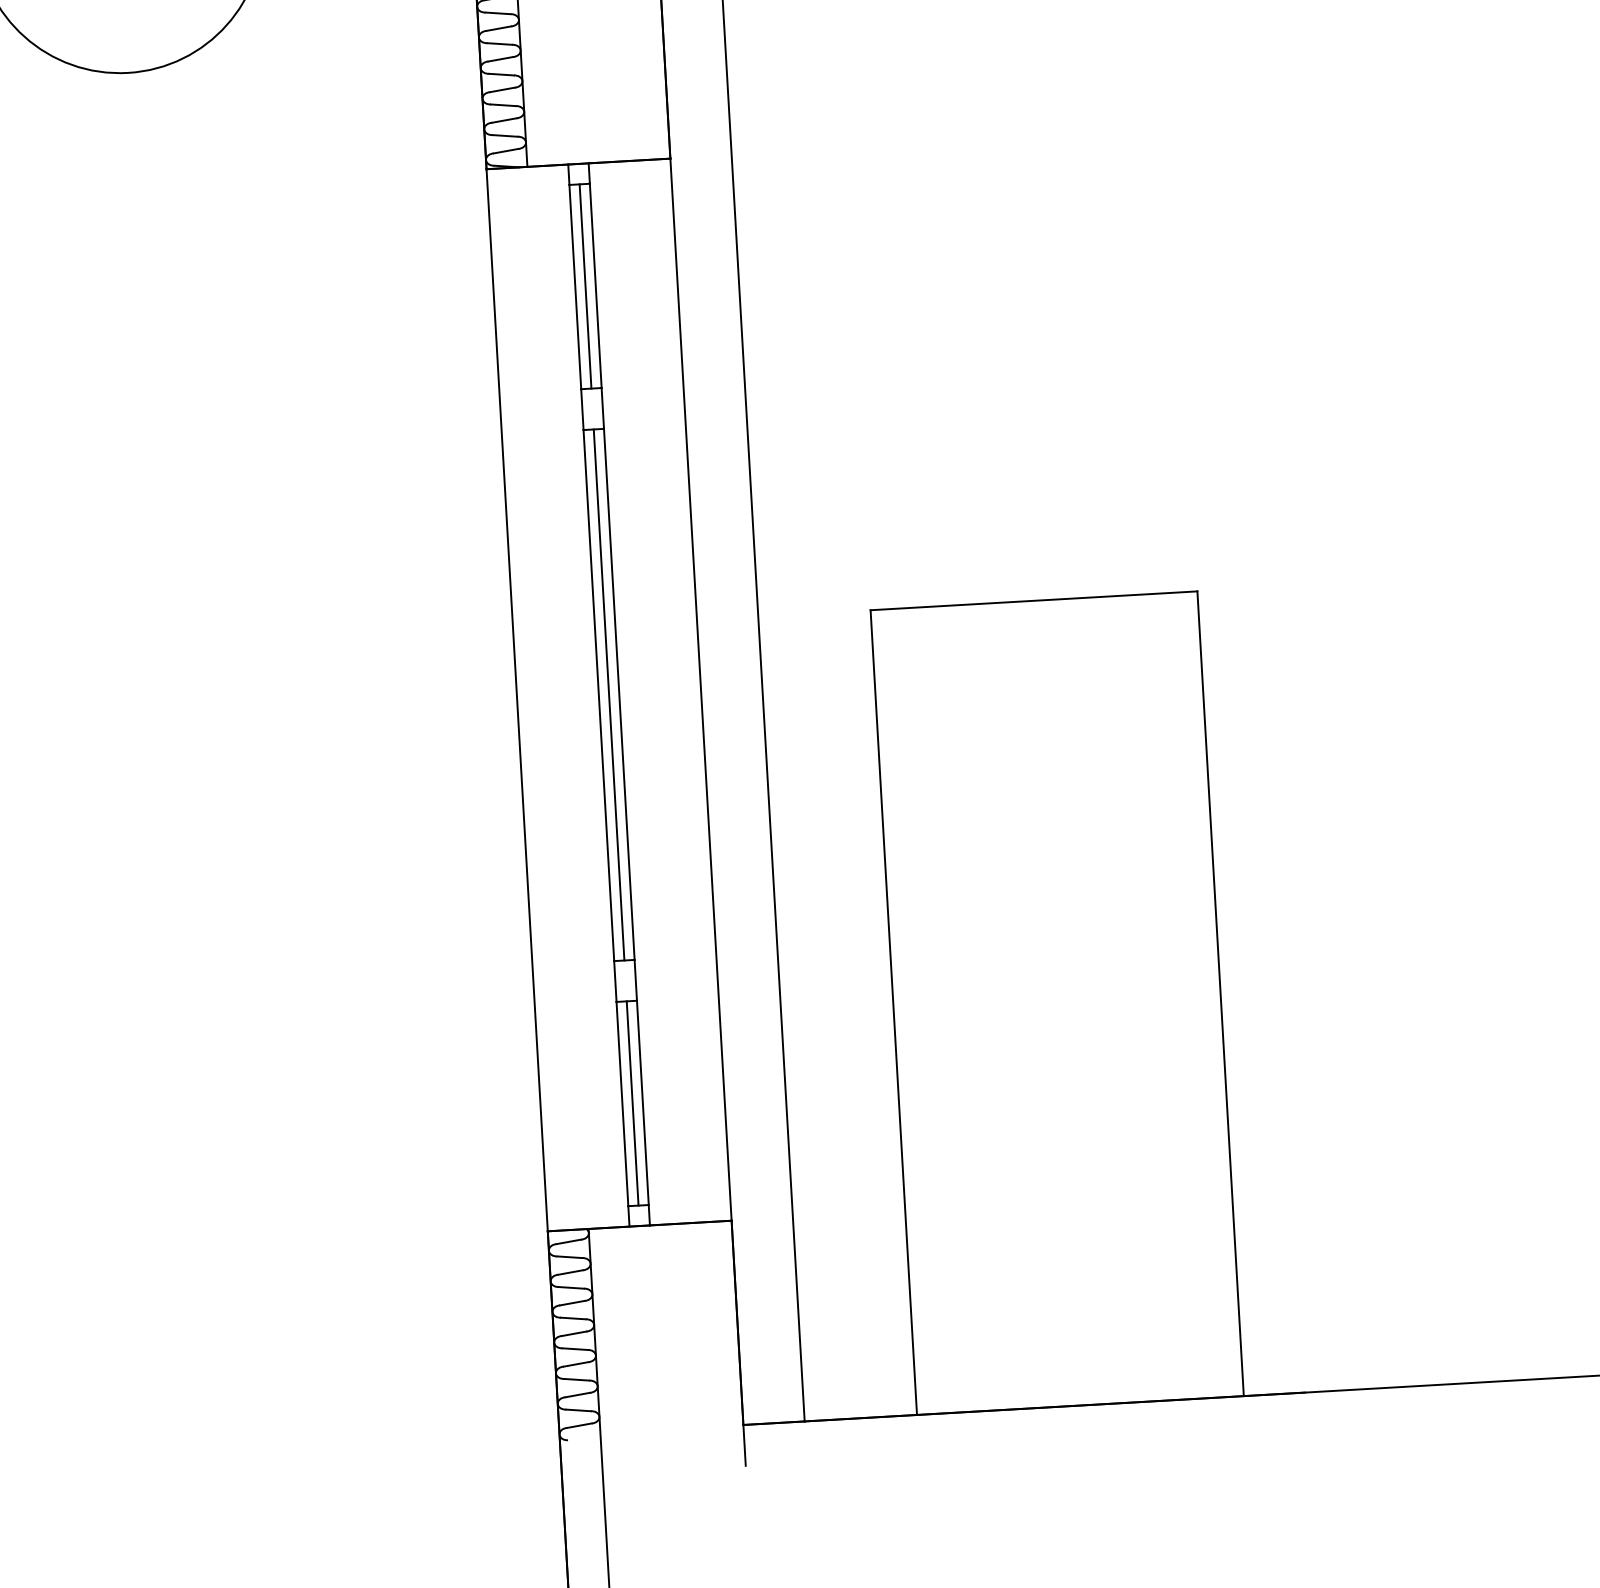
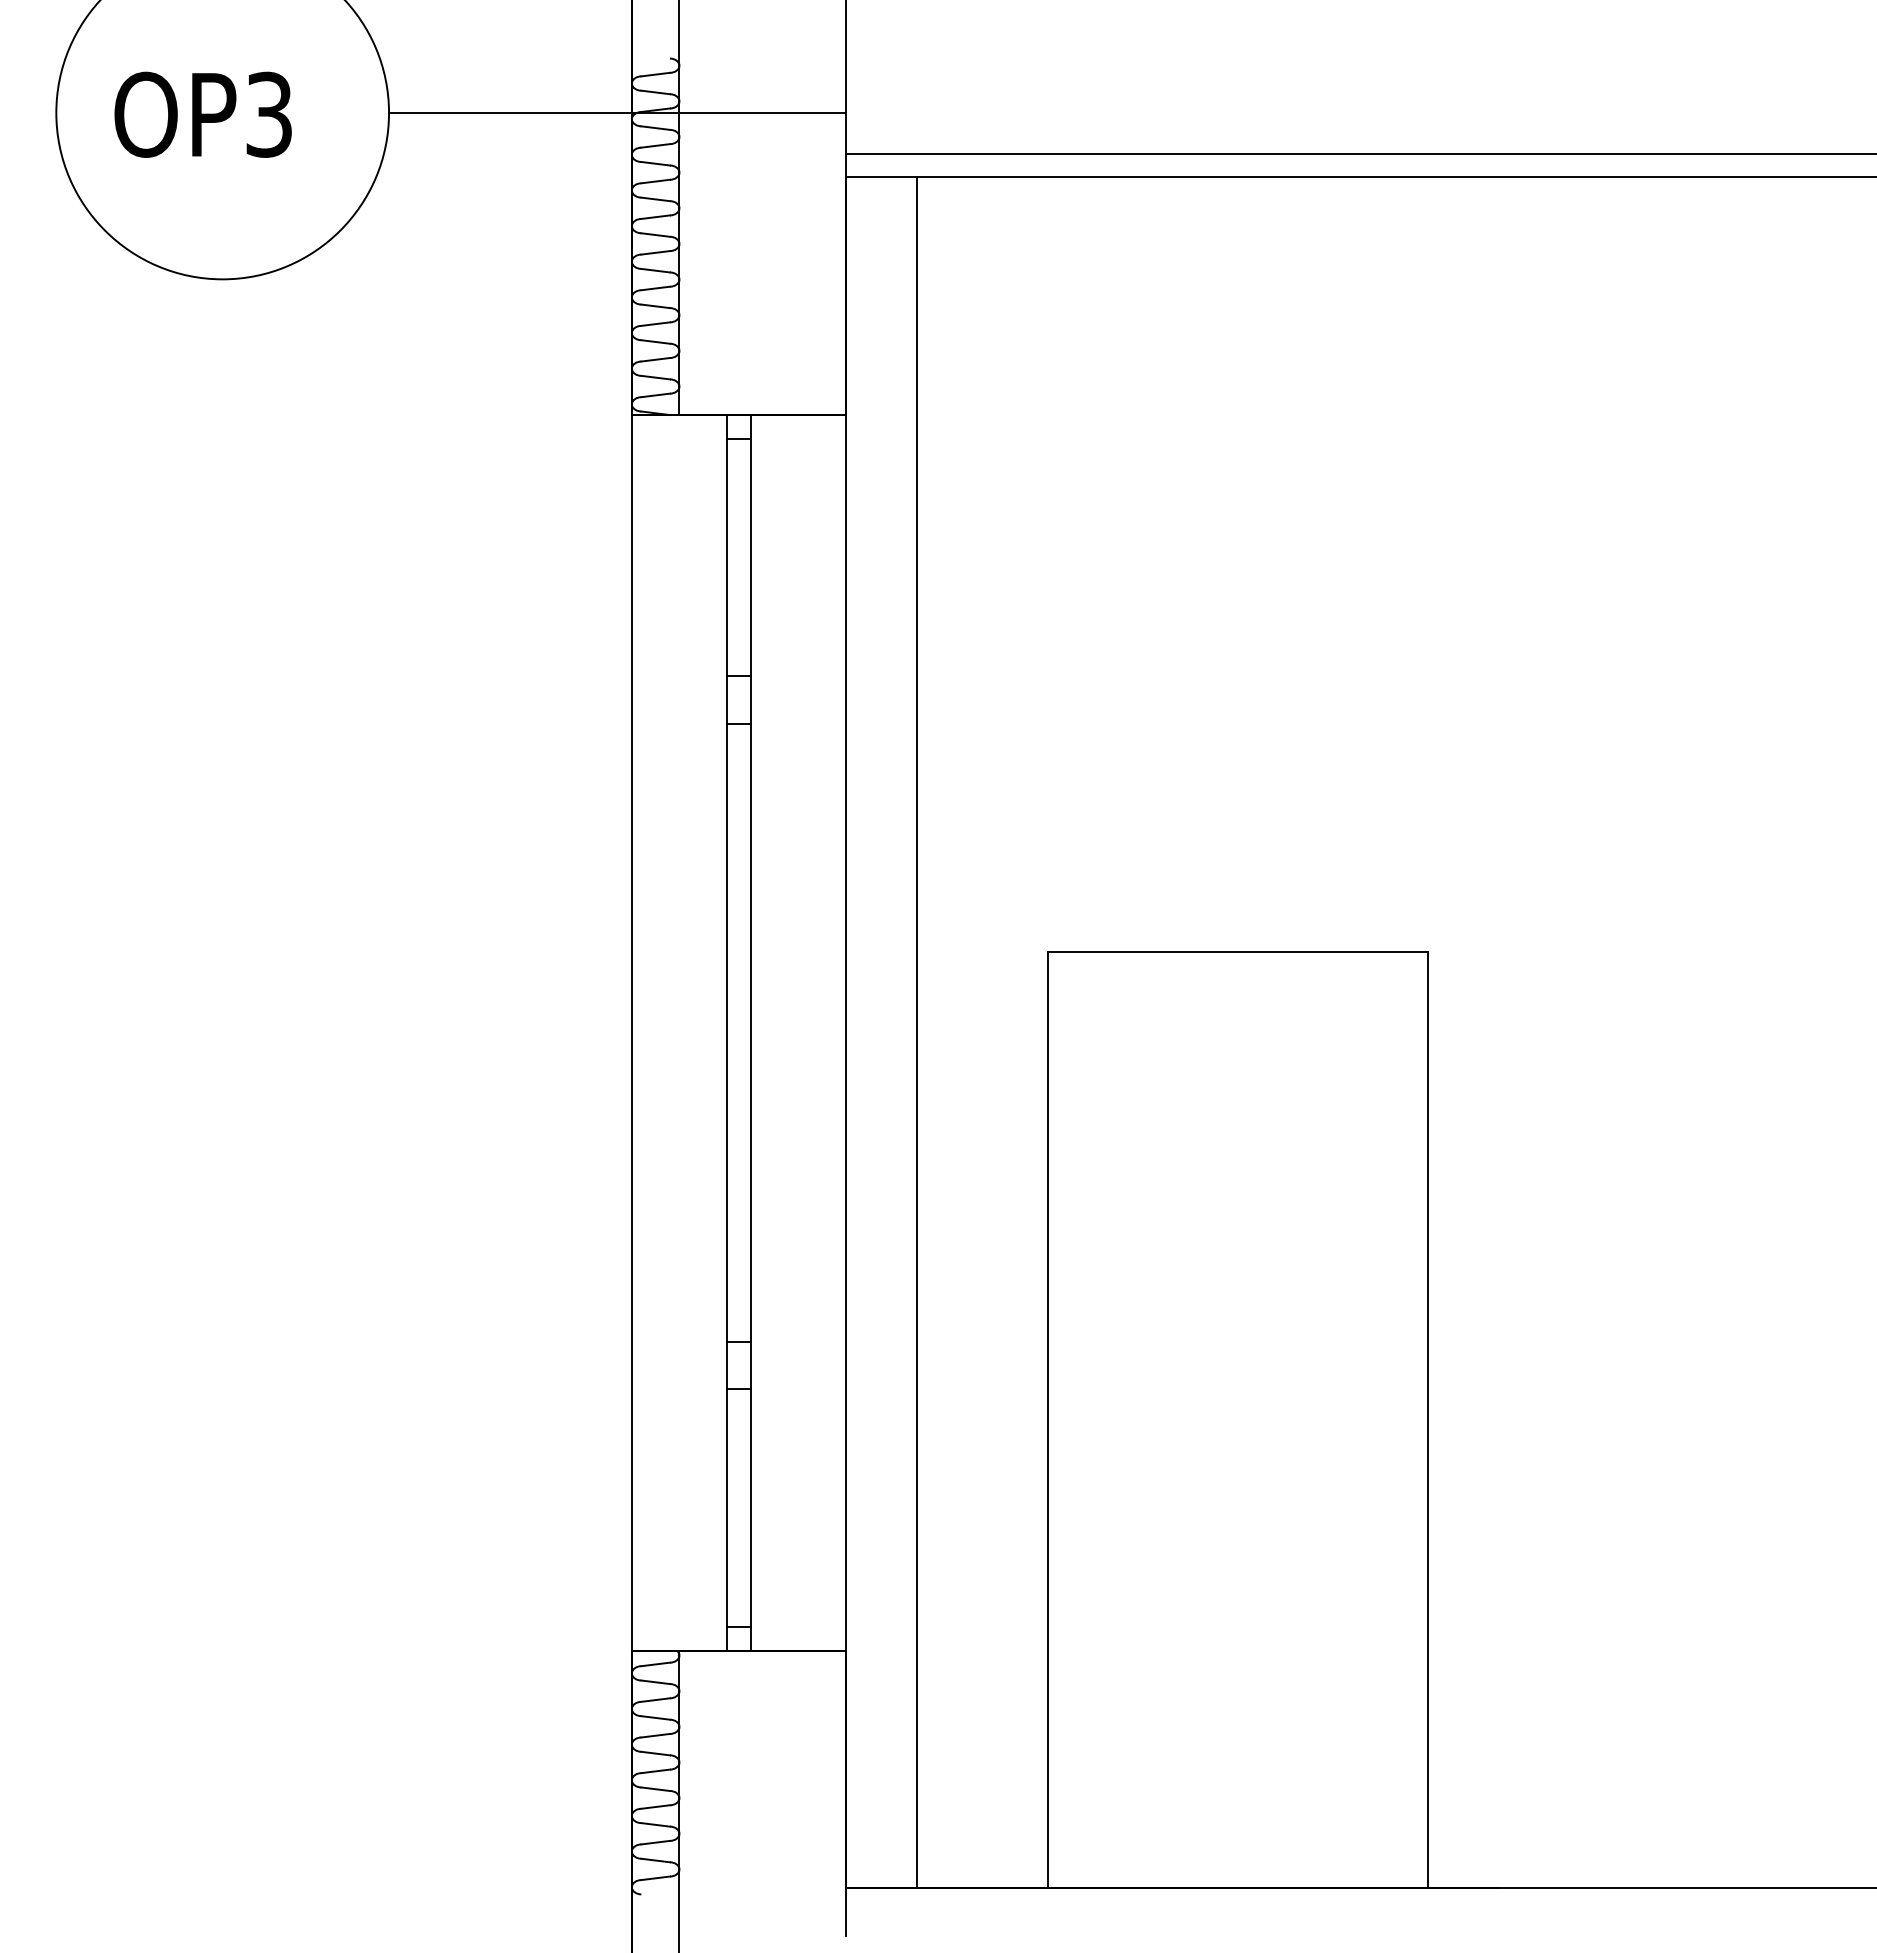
line: (585, 286) -> (738, 557), removed
line: (608, 694) -> (738, 1032), removed
line: (632, 1103) -> (738, 1508), removed

